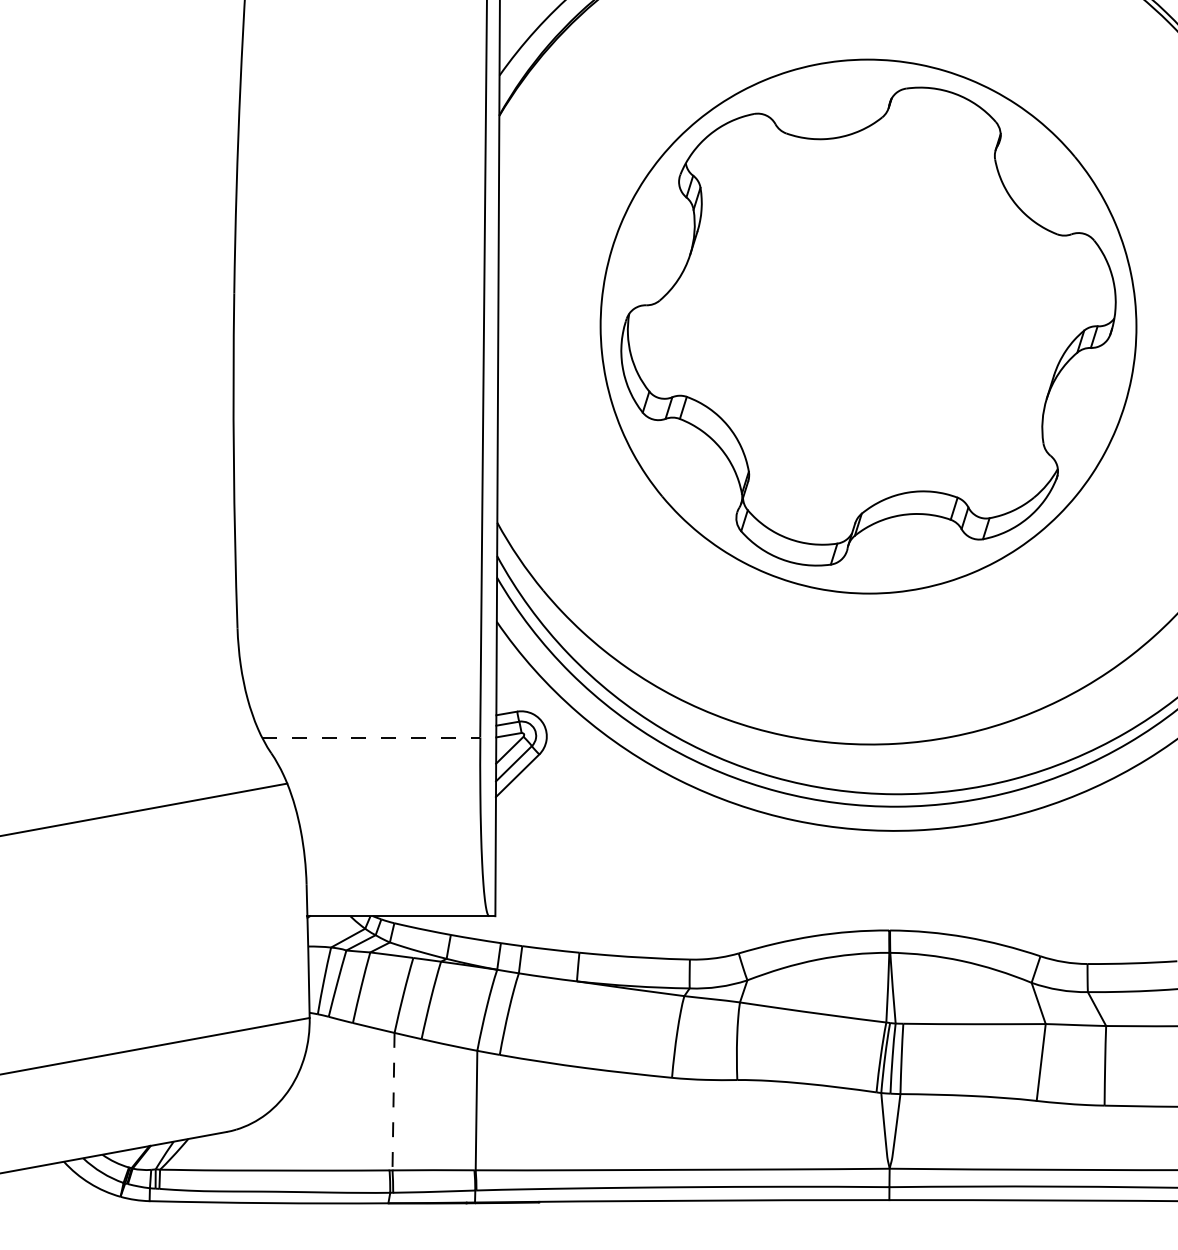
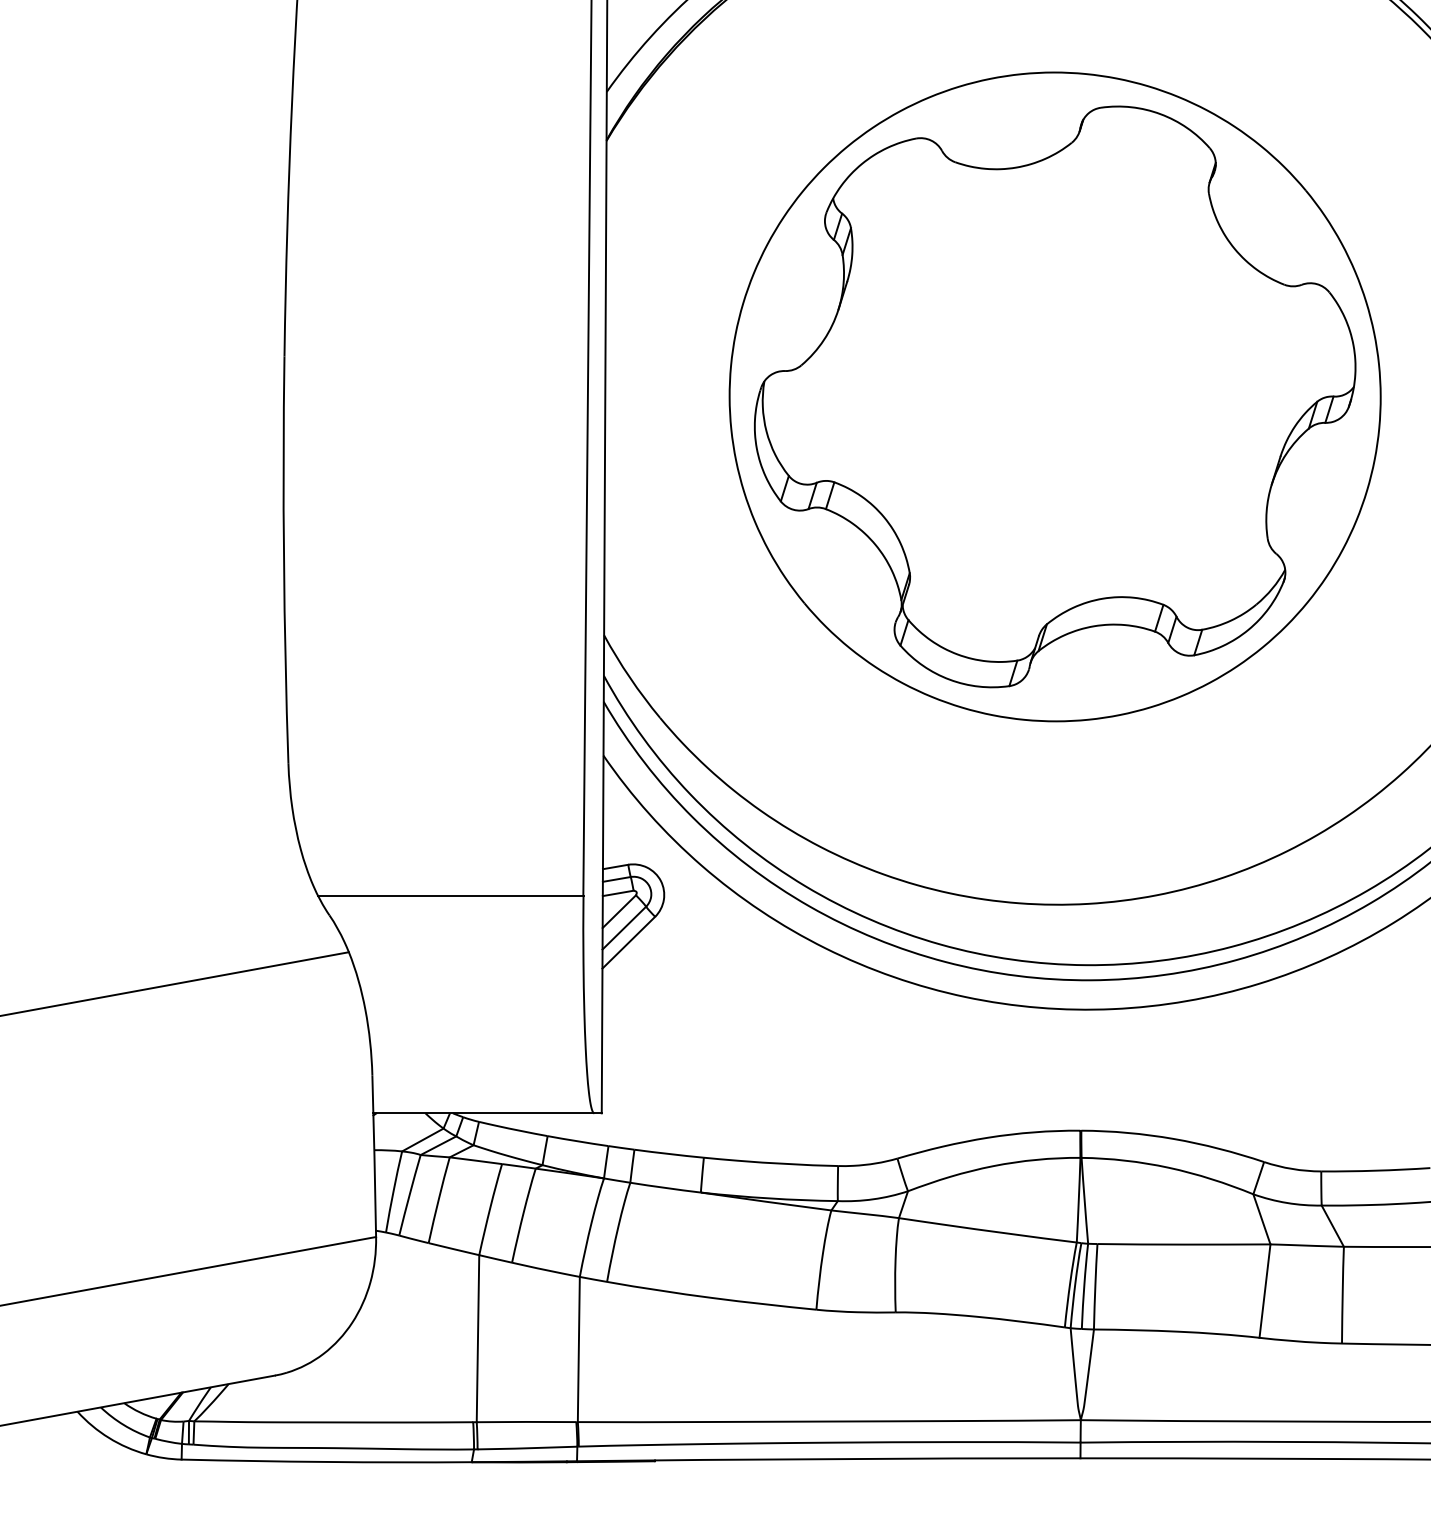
line: (371, 737) -> (451, 896), dashed -> solid
line: (393, 1101) -> (477, 1338), dashed -> solid

